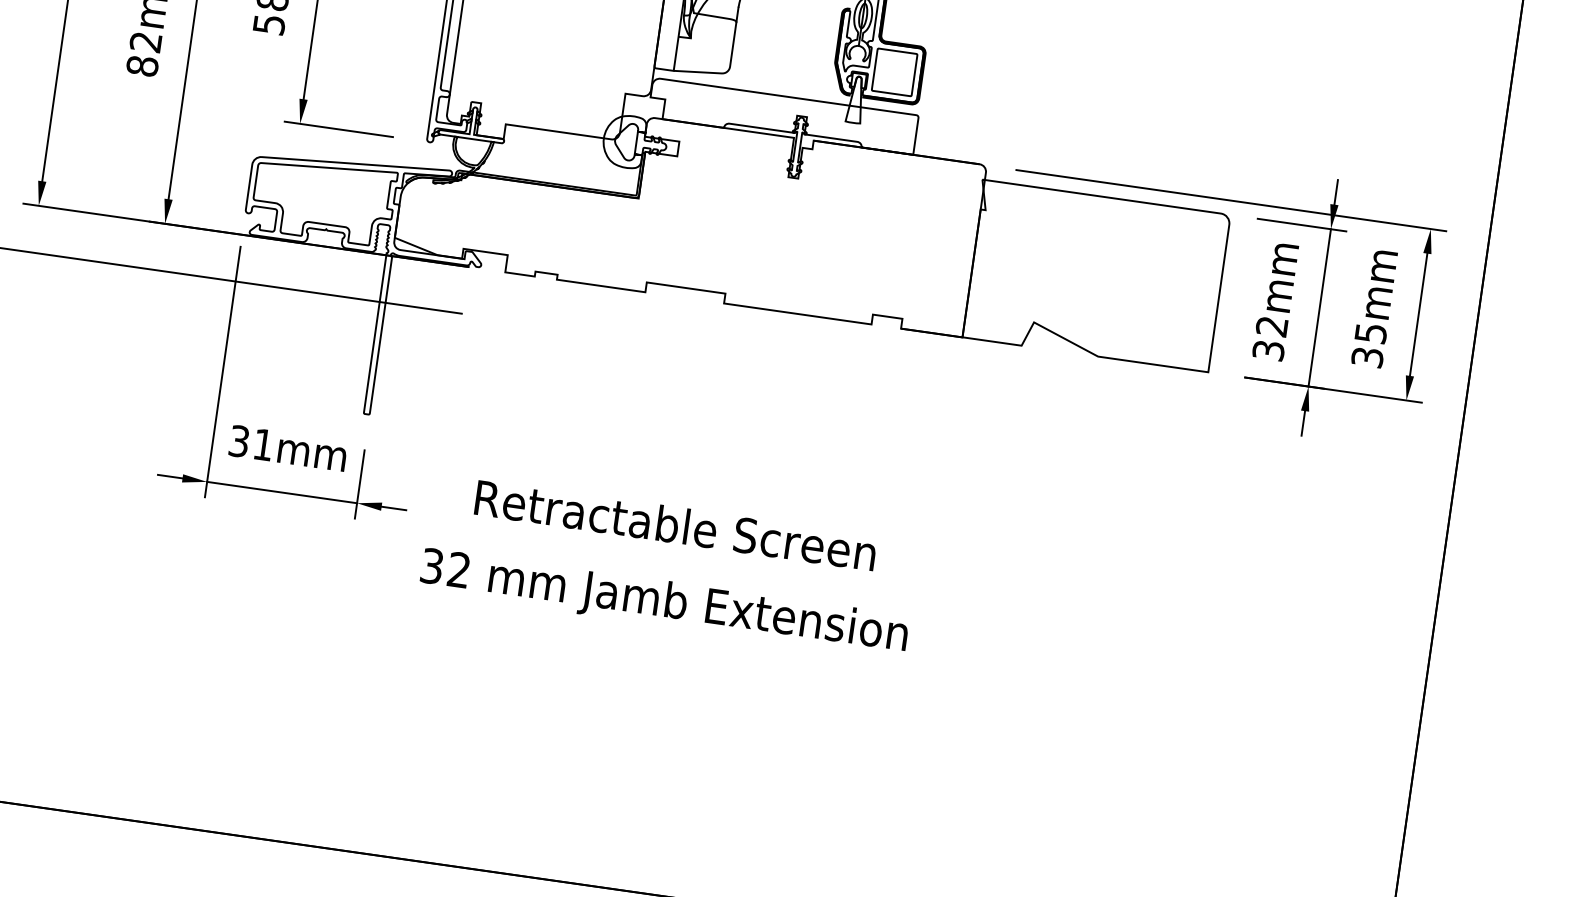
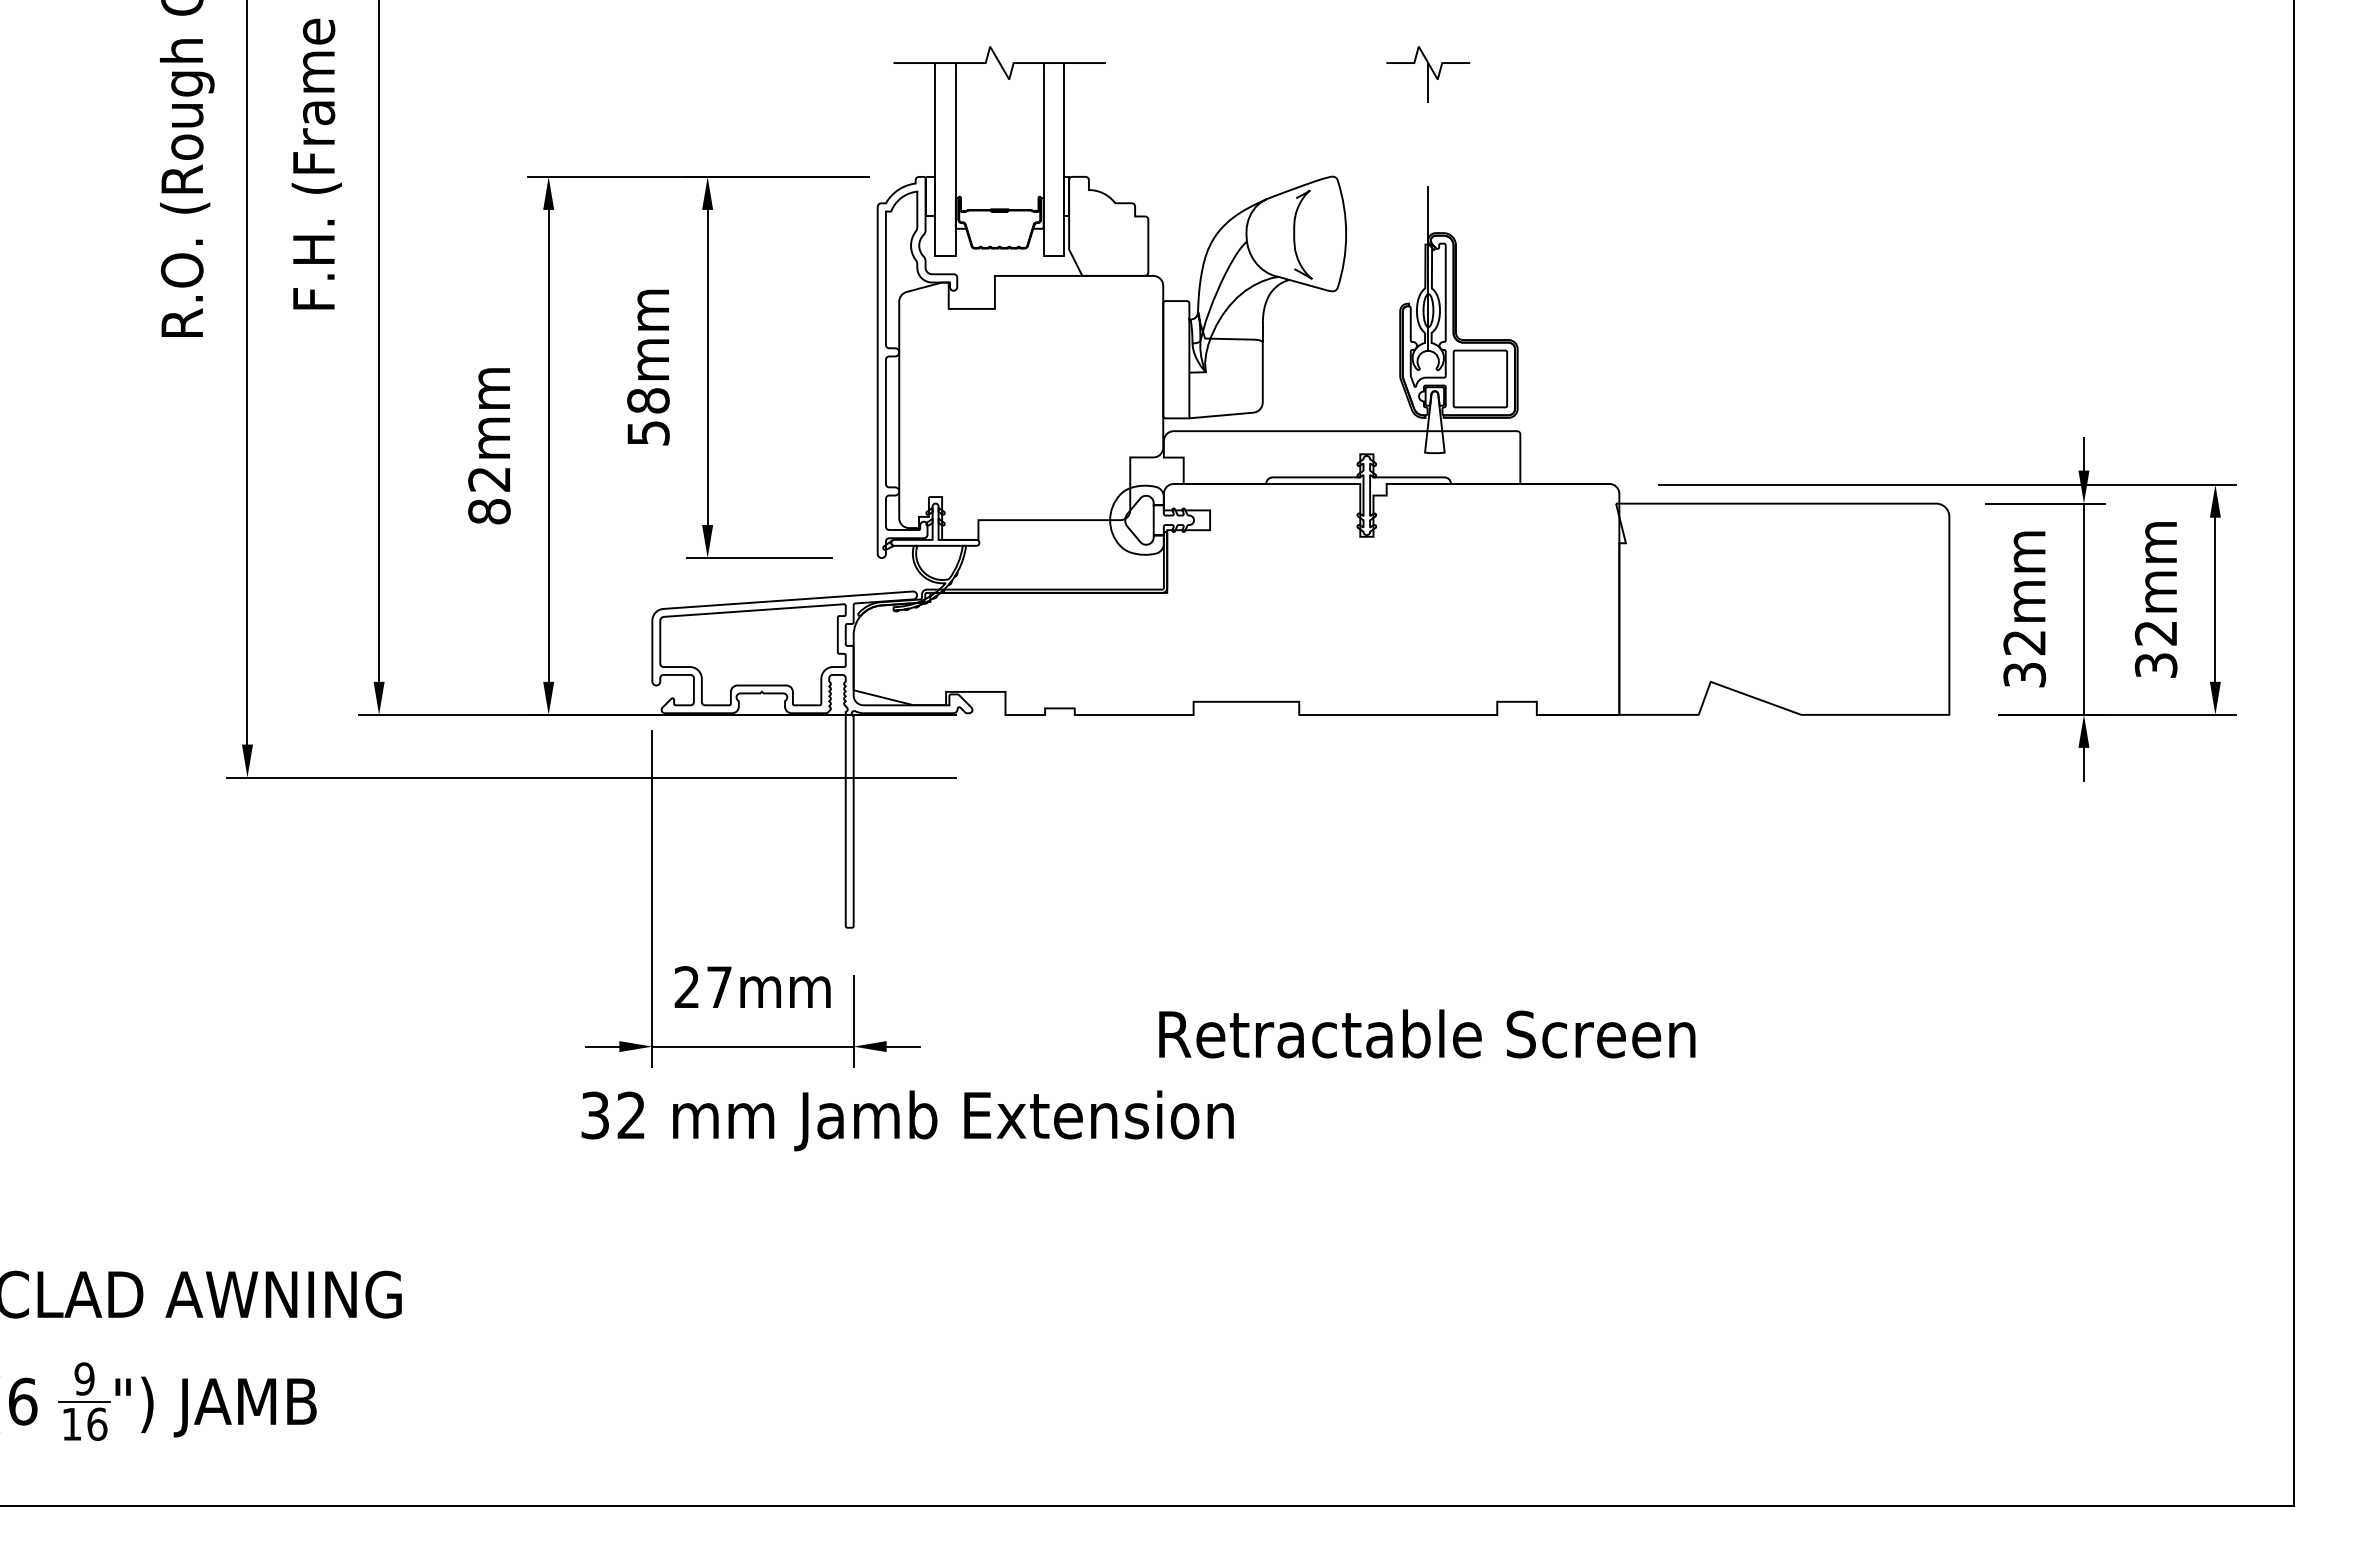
text: (1370, 333) -> (2155, 633), 35mm -> 32mm
text: (250, 443) -> (702, 987), 31mm -> 27mm
text: (676, 524) -> (1427, 1033), moved
text: (664, 603) -> (907, 1120), moved

